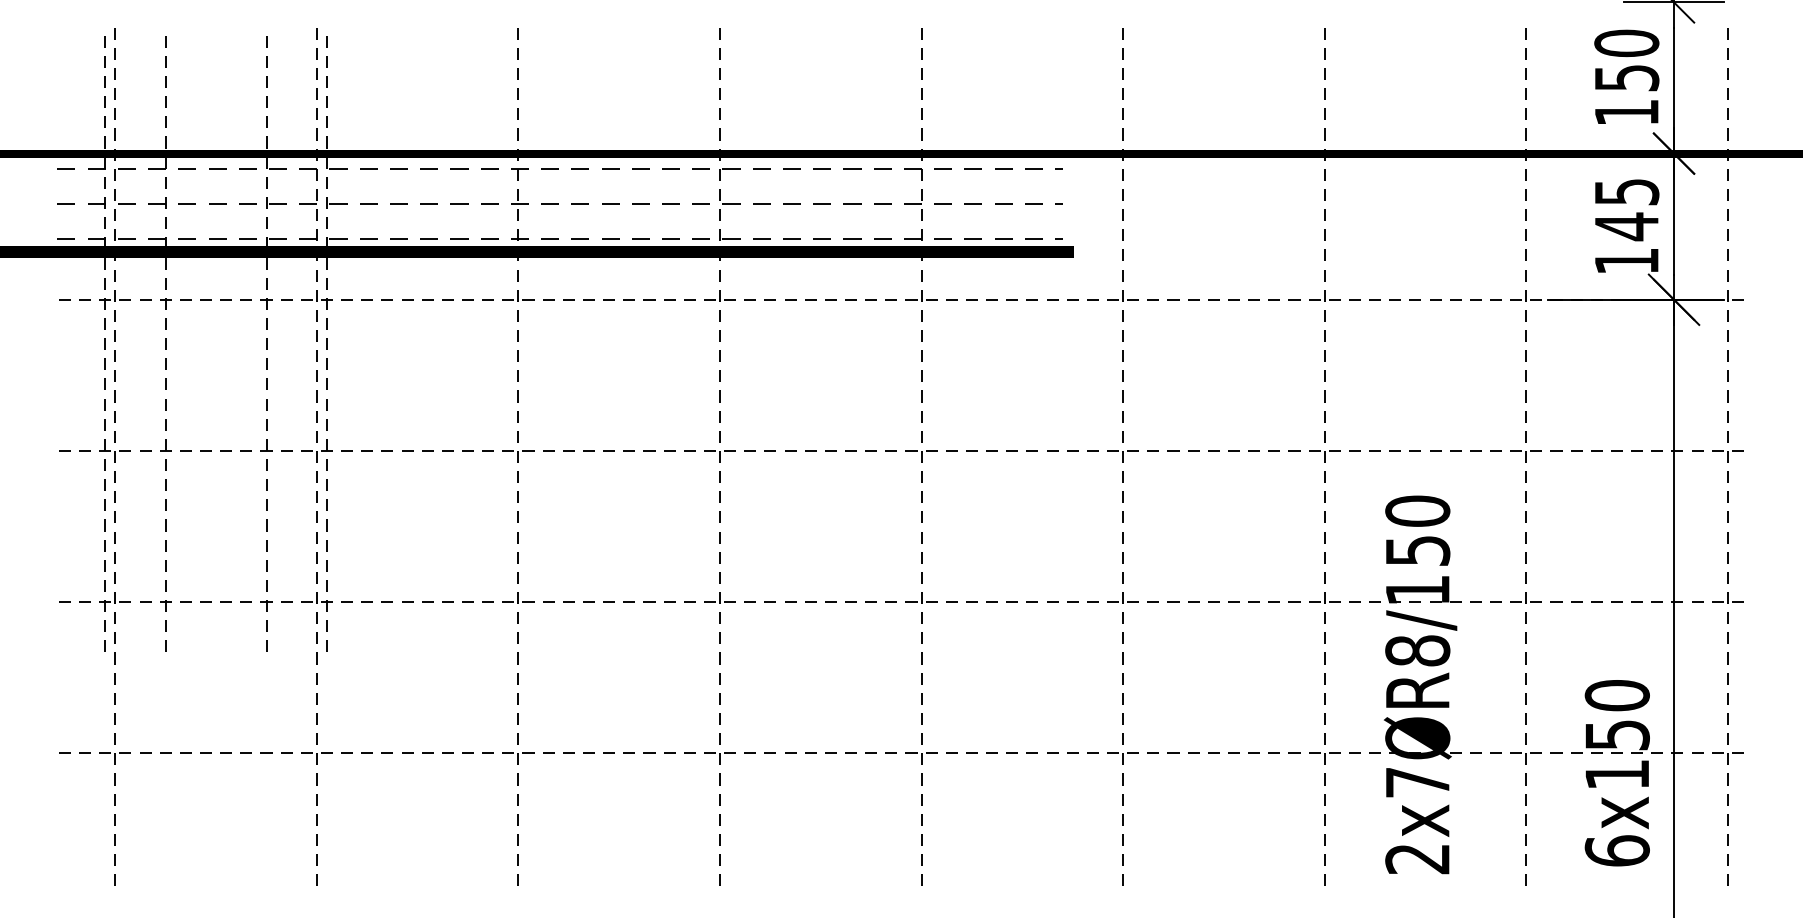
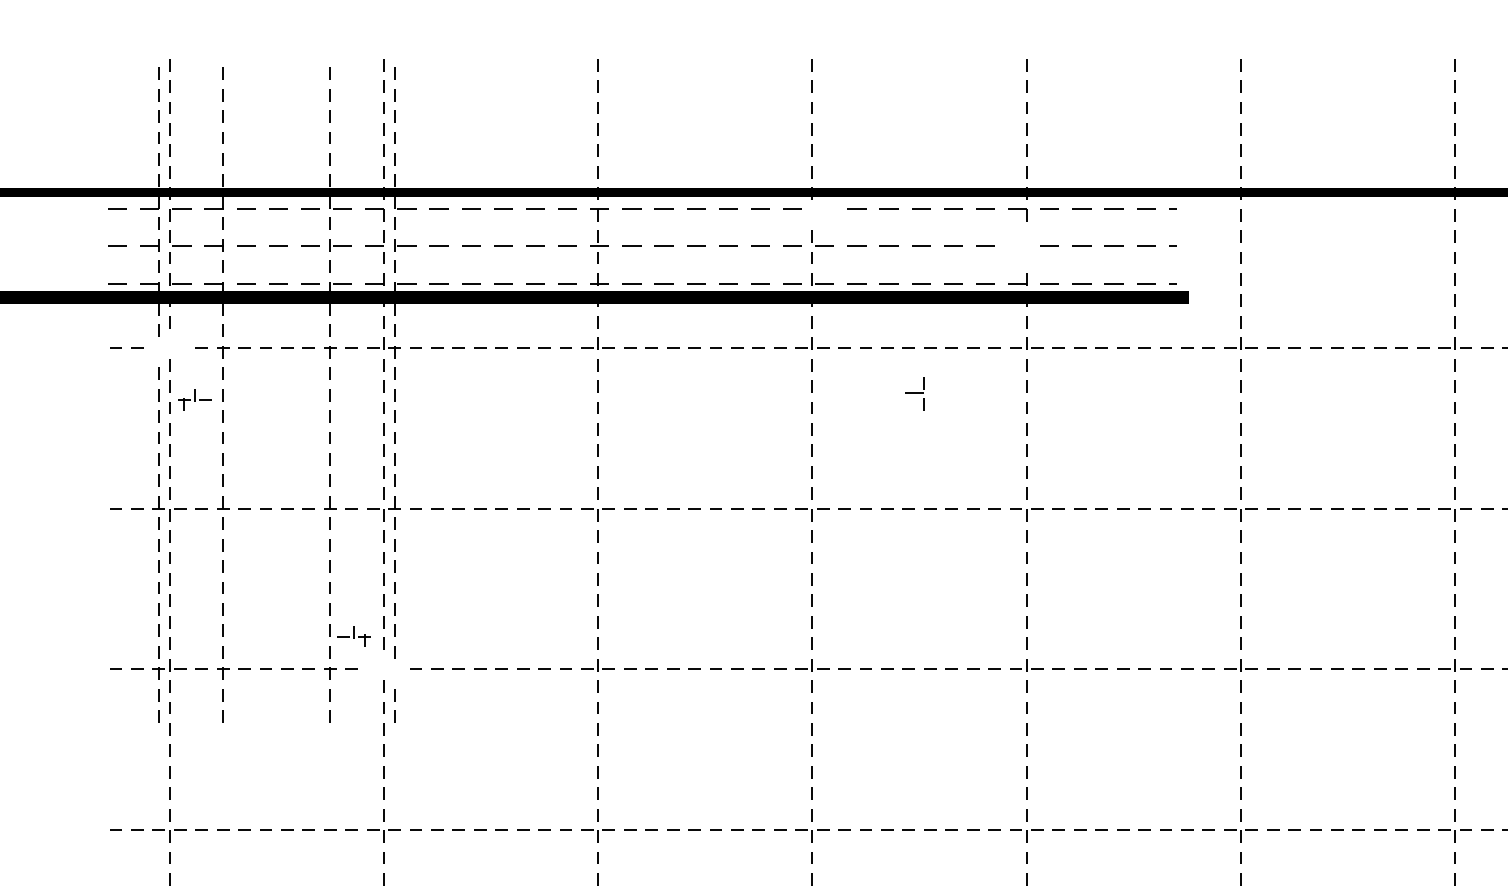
part: (729, 174) -> (822, 214), removed
part: (913, 204) -> (915, 393), moved
part: (114, 299) -> (194, 399), moved
part: (316, 601) -> (353, 635), moved

